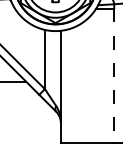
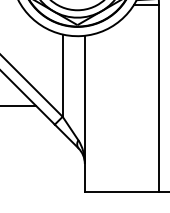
line: (114, 76) -> (159, 99), dashed -> solid

